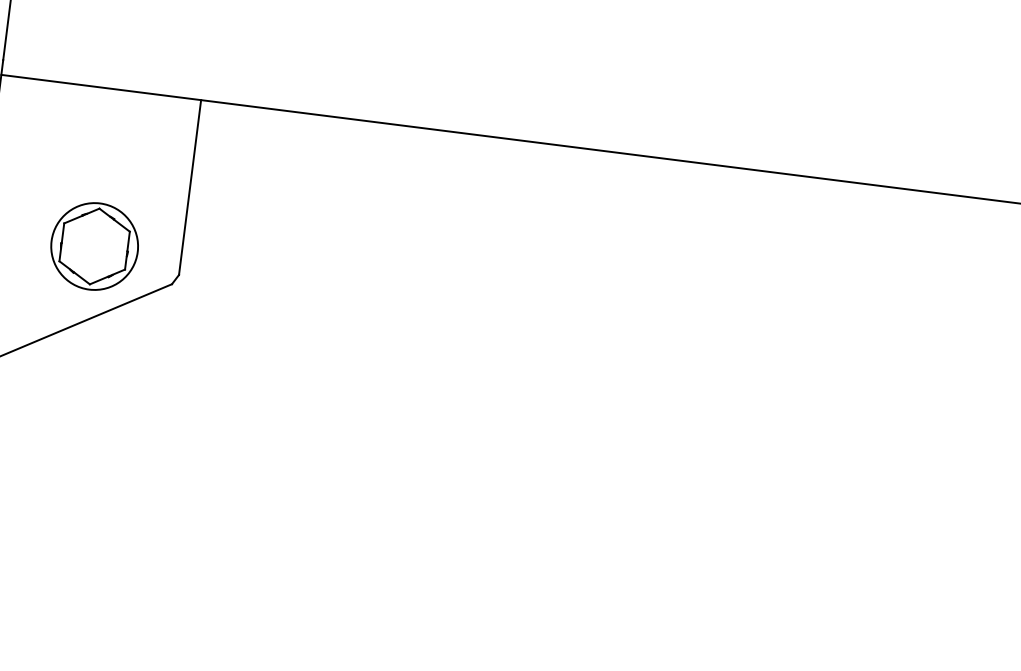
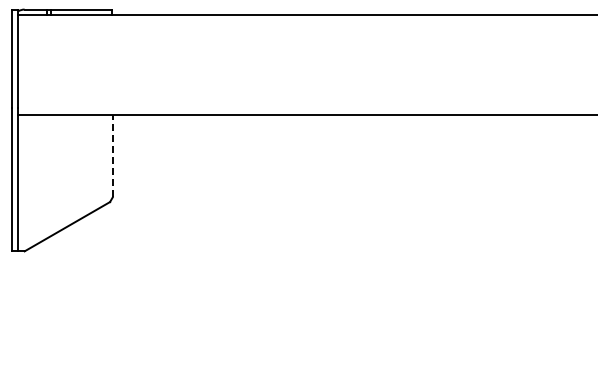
line: (189, 186) -> (112, 155), solid -> dashed
part: (94, 245) -> (71, 188), removed

